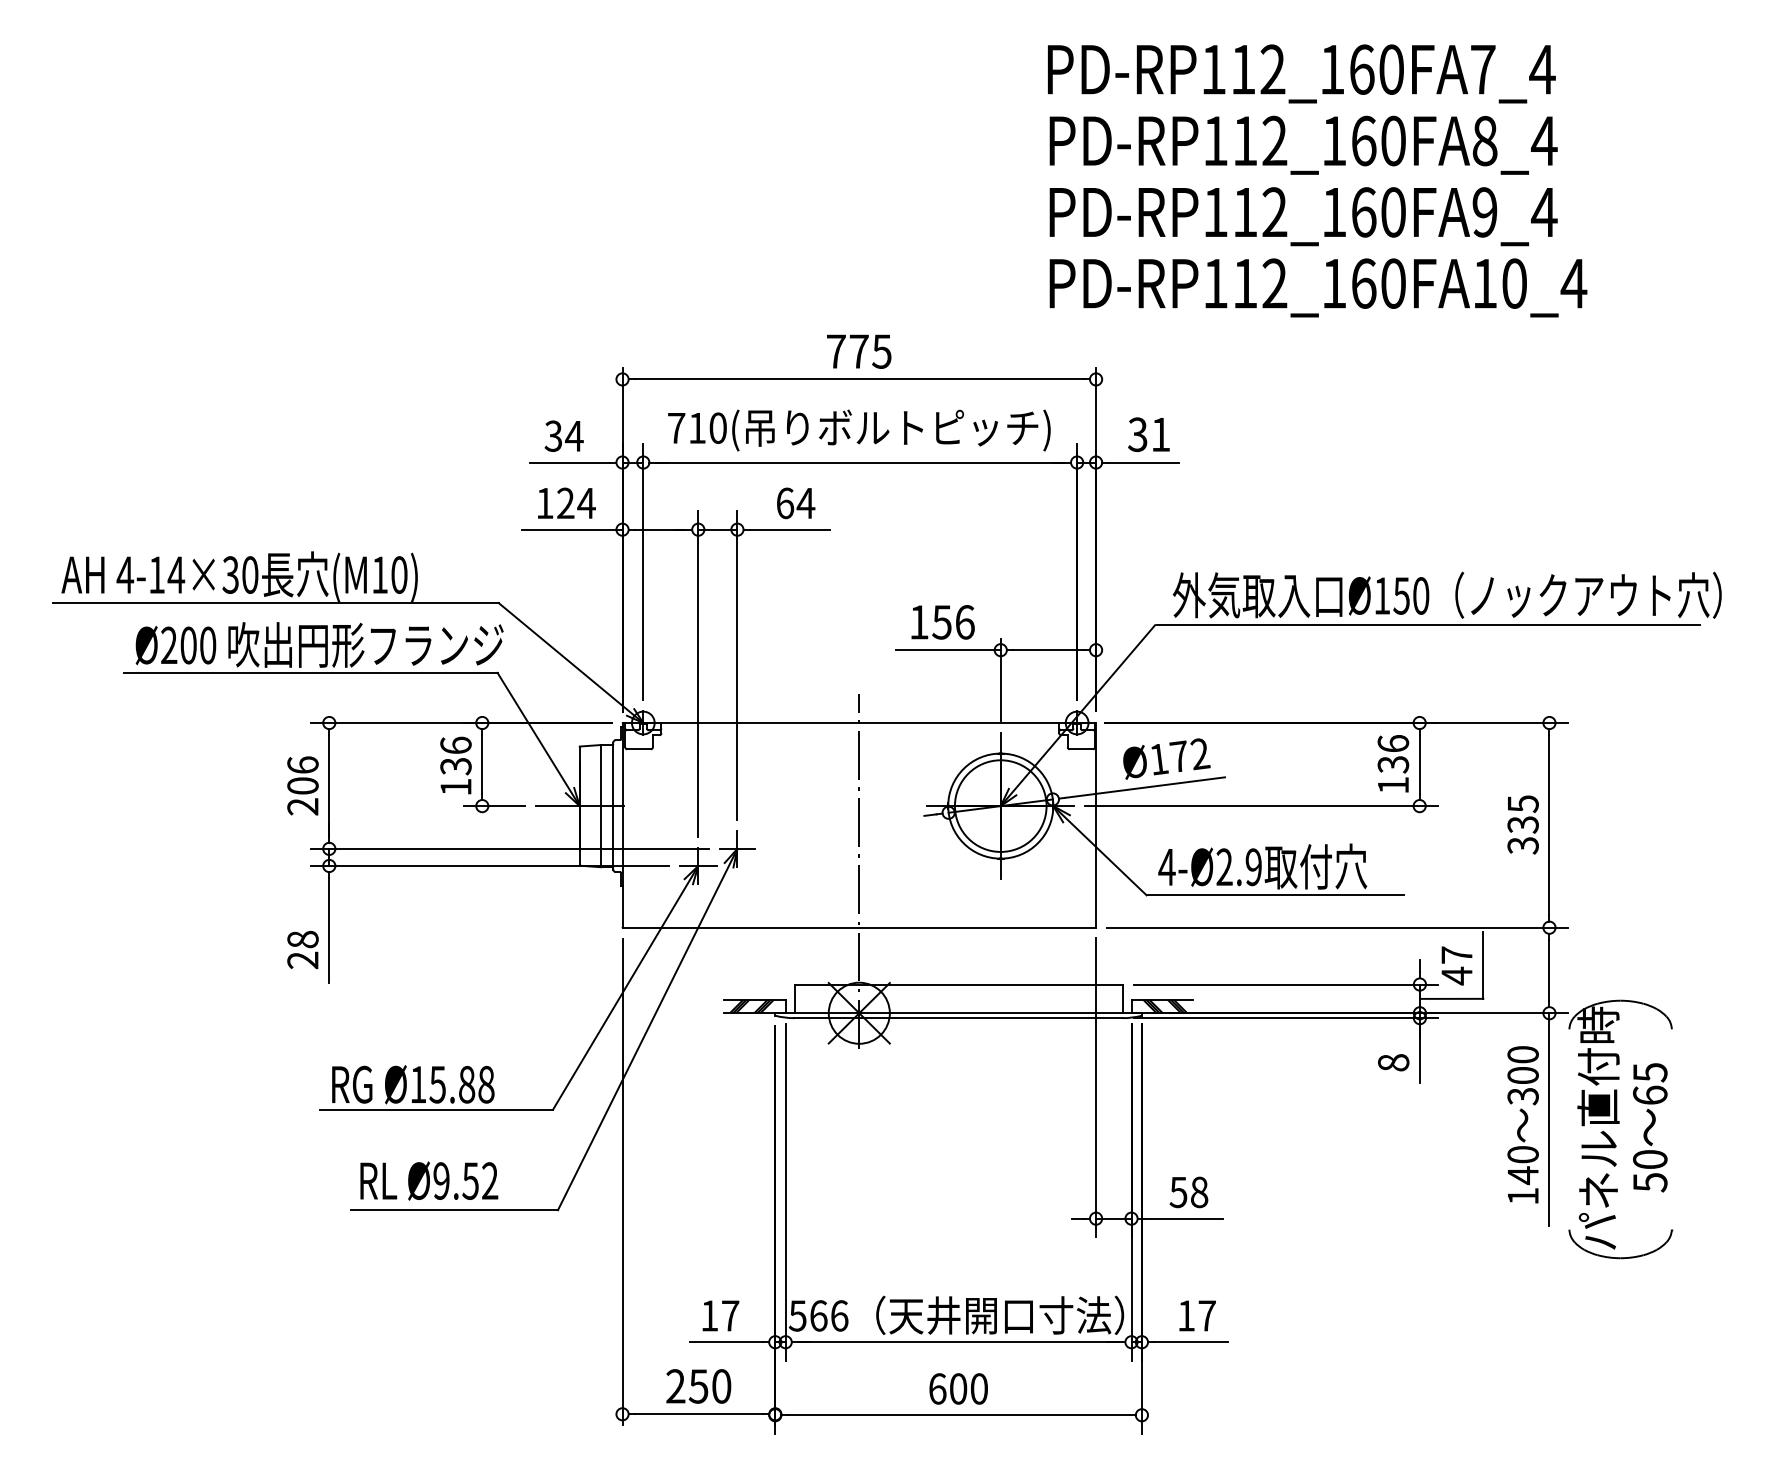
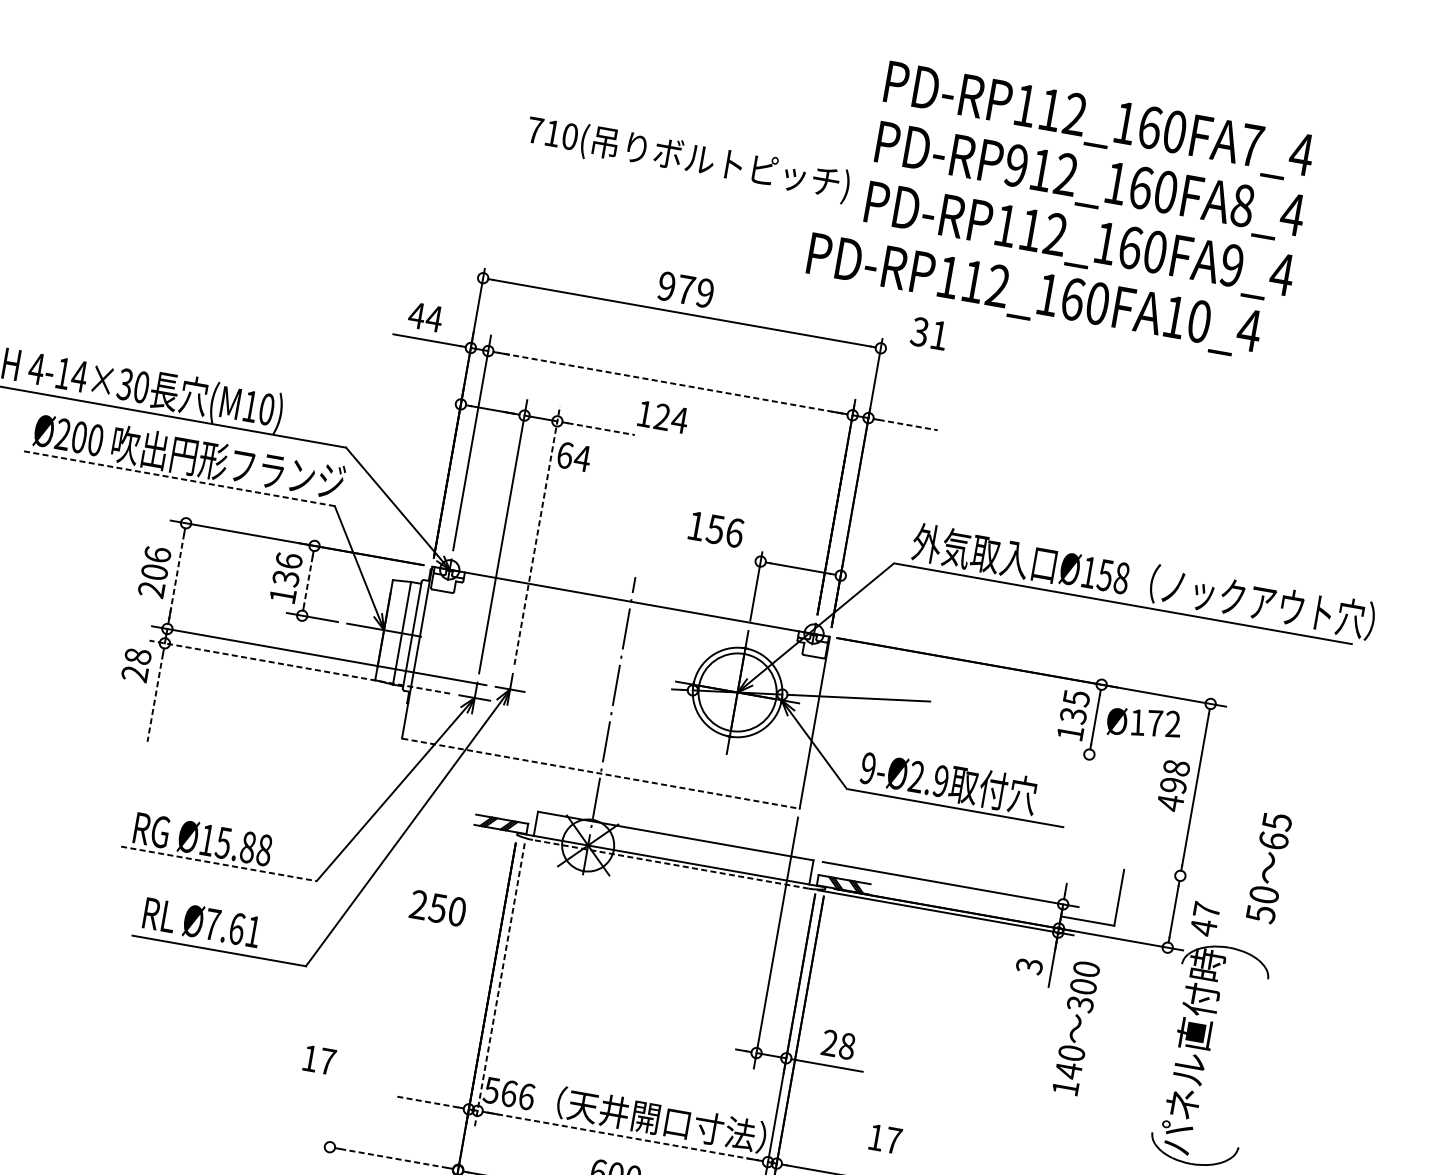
text: (1215, 140) -> (1016, 165), PD-RP112_160FA8_4 -> PD-RP912_160FA8_4
text: (1318, 287) -> (1034, 295), moved
text: (858, 351) -> (685, 289), 775 -> 979
text: (859, 430) -> (688, 159), moved
text: (1148, 434) -> (928, 333), moved
text: (553, 435) -> (416, 315), 34 -> 44
line: (860, 462) -> (670, 383), solid -> dashed
line: (1143, 462) -> (908, 425), solid -> dashed
text: (566, 502) -> (663, 416), moved
text: (796, 503) -> (574, 457), moved
line: (571, 529) -> (418, 396), removed
line: (790, 529) -> (602, 429), solid -> dashed
text: (1421, 595) -> (1122, 577), Ø150 -> Ø158
line: (947, 650) -> (715, 553), removed
line: (737, 664) -> (537, 534), solid -> dashed
line: (310, 672) -> (177, 478), solid -> dashed
text: (1393, 743) -> (1076, 698), 136 -> 135
text: (1166, 758) -> (1144, 722), moved
line: (482, 765) -> (308, 581), solid -> dashed
line: (329, 785) -> (176, 575), solid -> dashed
line: (1261, 806) -> (956, 731), removed
text: (1522, 825) -> (1172, 786), 335 -> 498
line: (489, 866) -> (299, 667), solid -> dashed
text: (1166, 867) -> (867, 768), 4-Ø2.9 -> 9-Ø2.9
line: (859, 927) -> (601, 773), solid -> dashed
line: (1336, 927) -> (1001, 844), removed
line: (329, 930) -> (155, 697), solid -> dashed
text: (302, 950) -> (136, 665), moved
text: (1456, 965) -> (1204, 918), moved
line: (958, 1018) -> (670, 864), solid -> dashed
text: (1393, 1062) -> (1029, 965), 8 -> 3
line: (437, 1109) -> (219, 863), solid -> dashed
line: (1549, 1119) -> (1152, 1036), removed
text: (1522, 1124) -> (1075, 1027), moved
text: (1650, 1127) -> (1269, 867), moved
text: (465, 1180) -> (232, 927), Ø9.52 -> Ø7.61
line: (622, 1182) -> (364, 952), removed
line: (785, 1192) -> (499, 985), solid -> dashed
text: (1178, 1192) -> (829, 1043), 58 -> 28
text: (720, 1315) -> (319, 1059), moved
text: (1197, 1315) -> (885, 1138), moved
line: (726, 1342) -> (427, 1102), solid -> dashed
line: (958, 1342) -> (622, 1136), solid -> dashed
text: (698, 1386) -> (437, 908), moved
line: (699, 1414) -> (394, 1158), solid -> dashed

